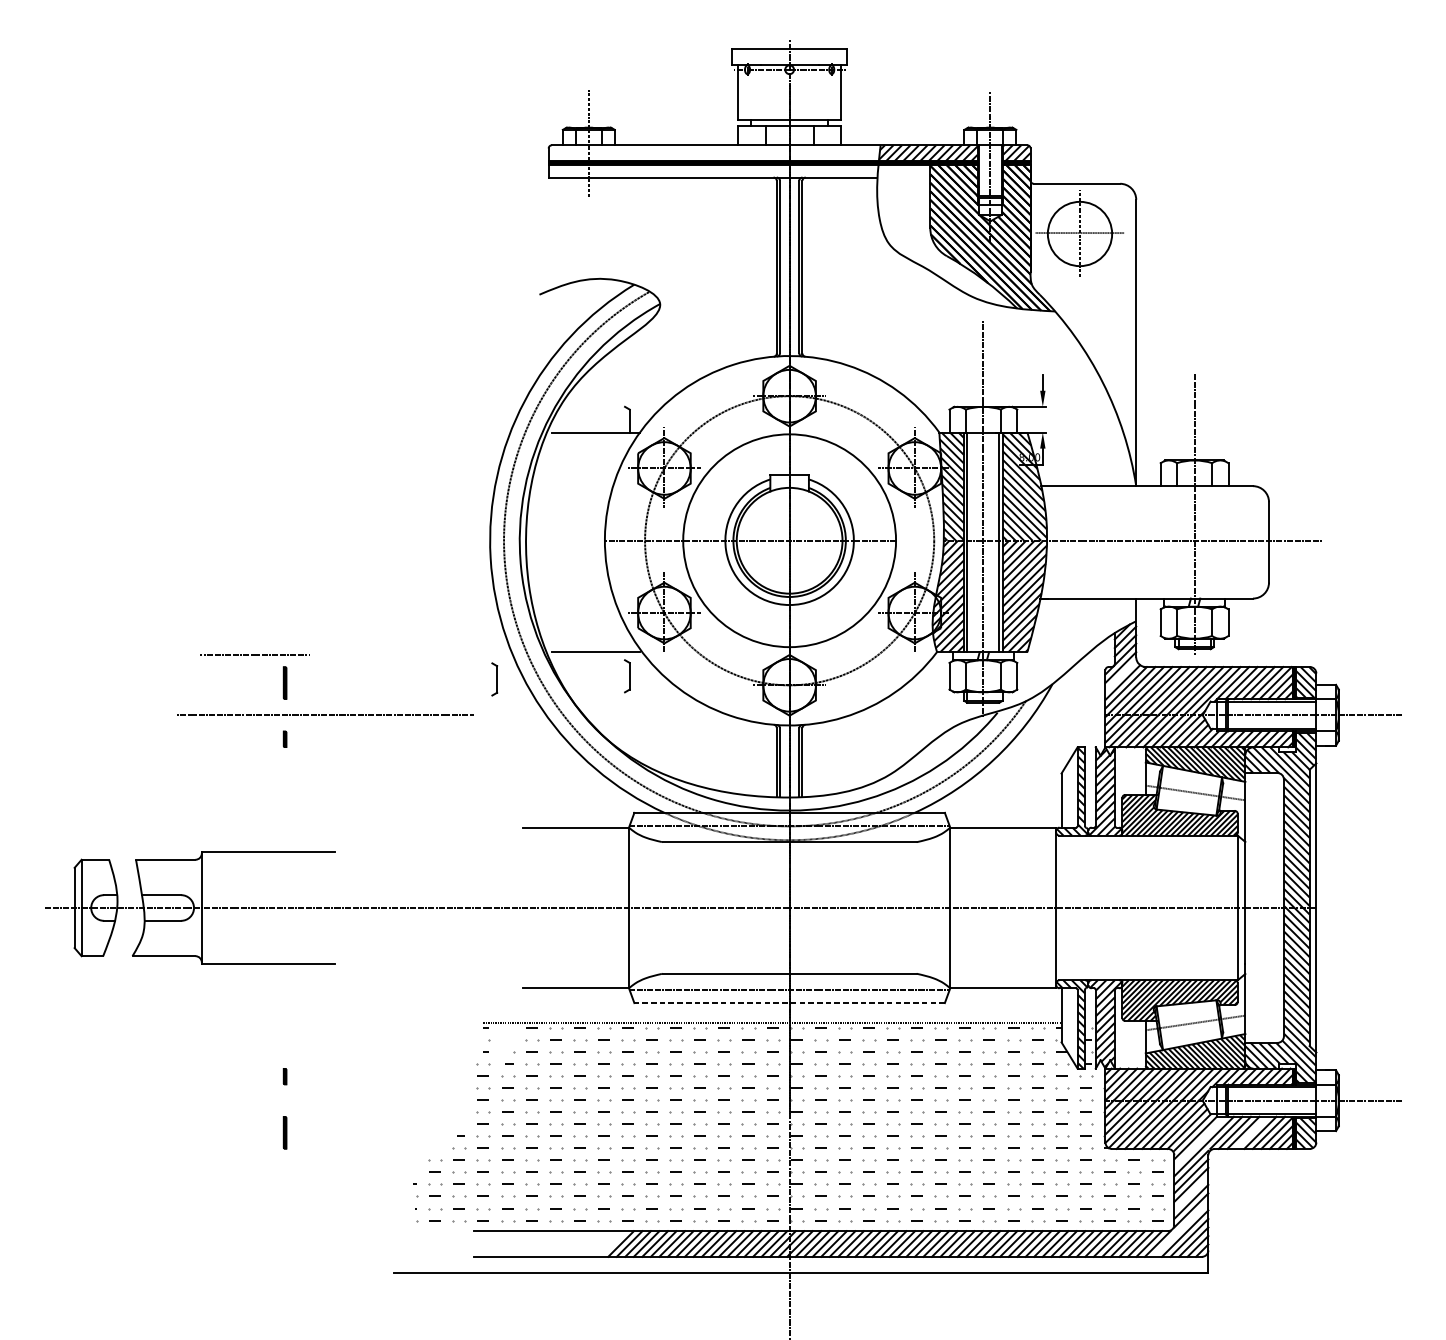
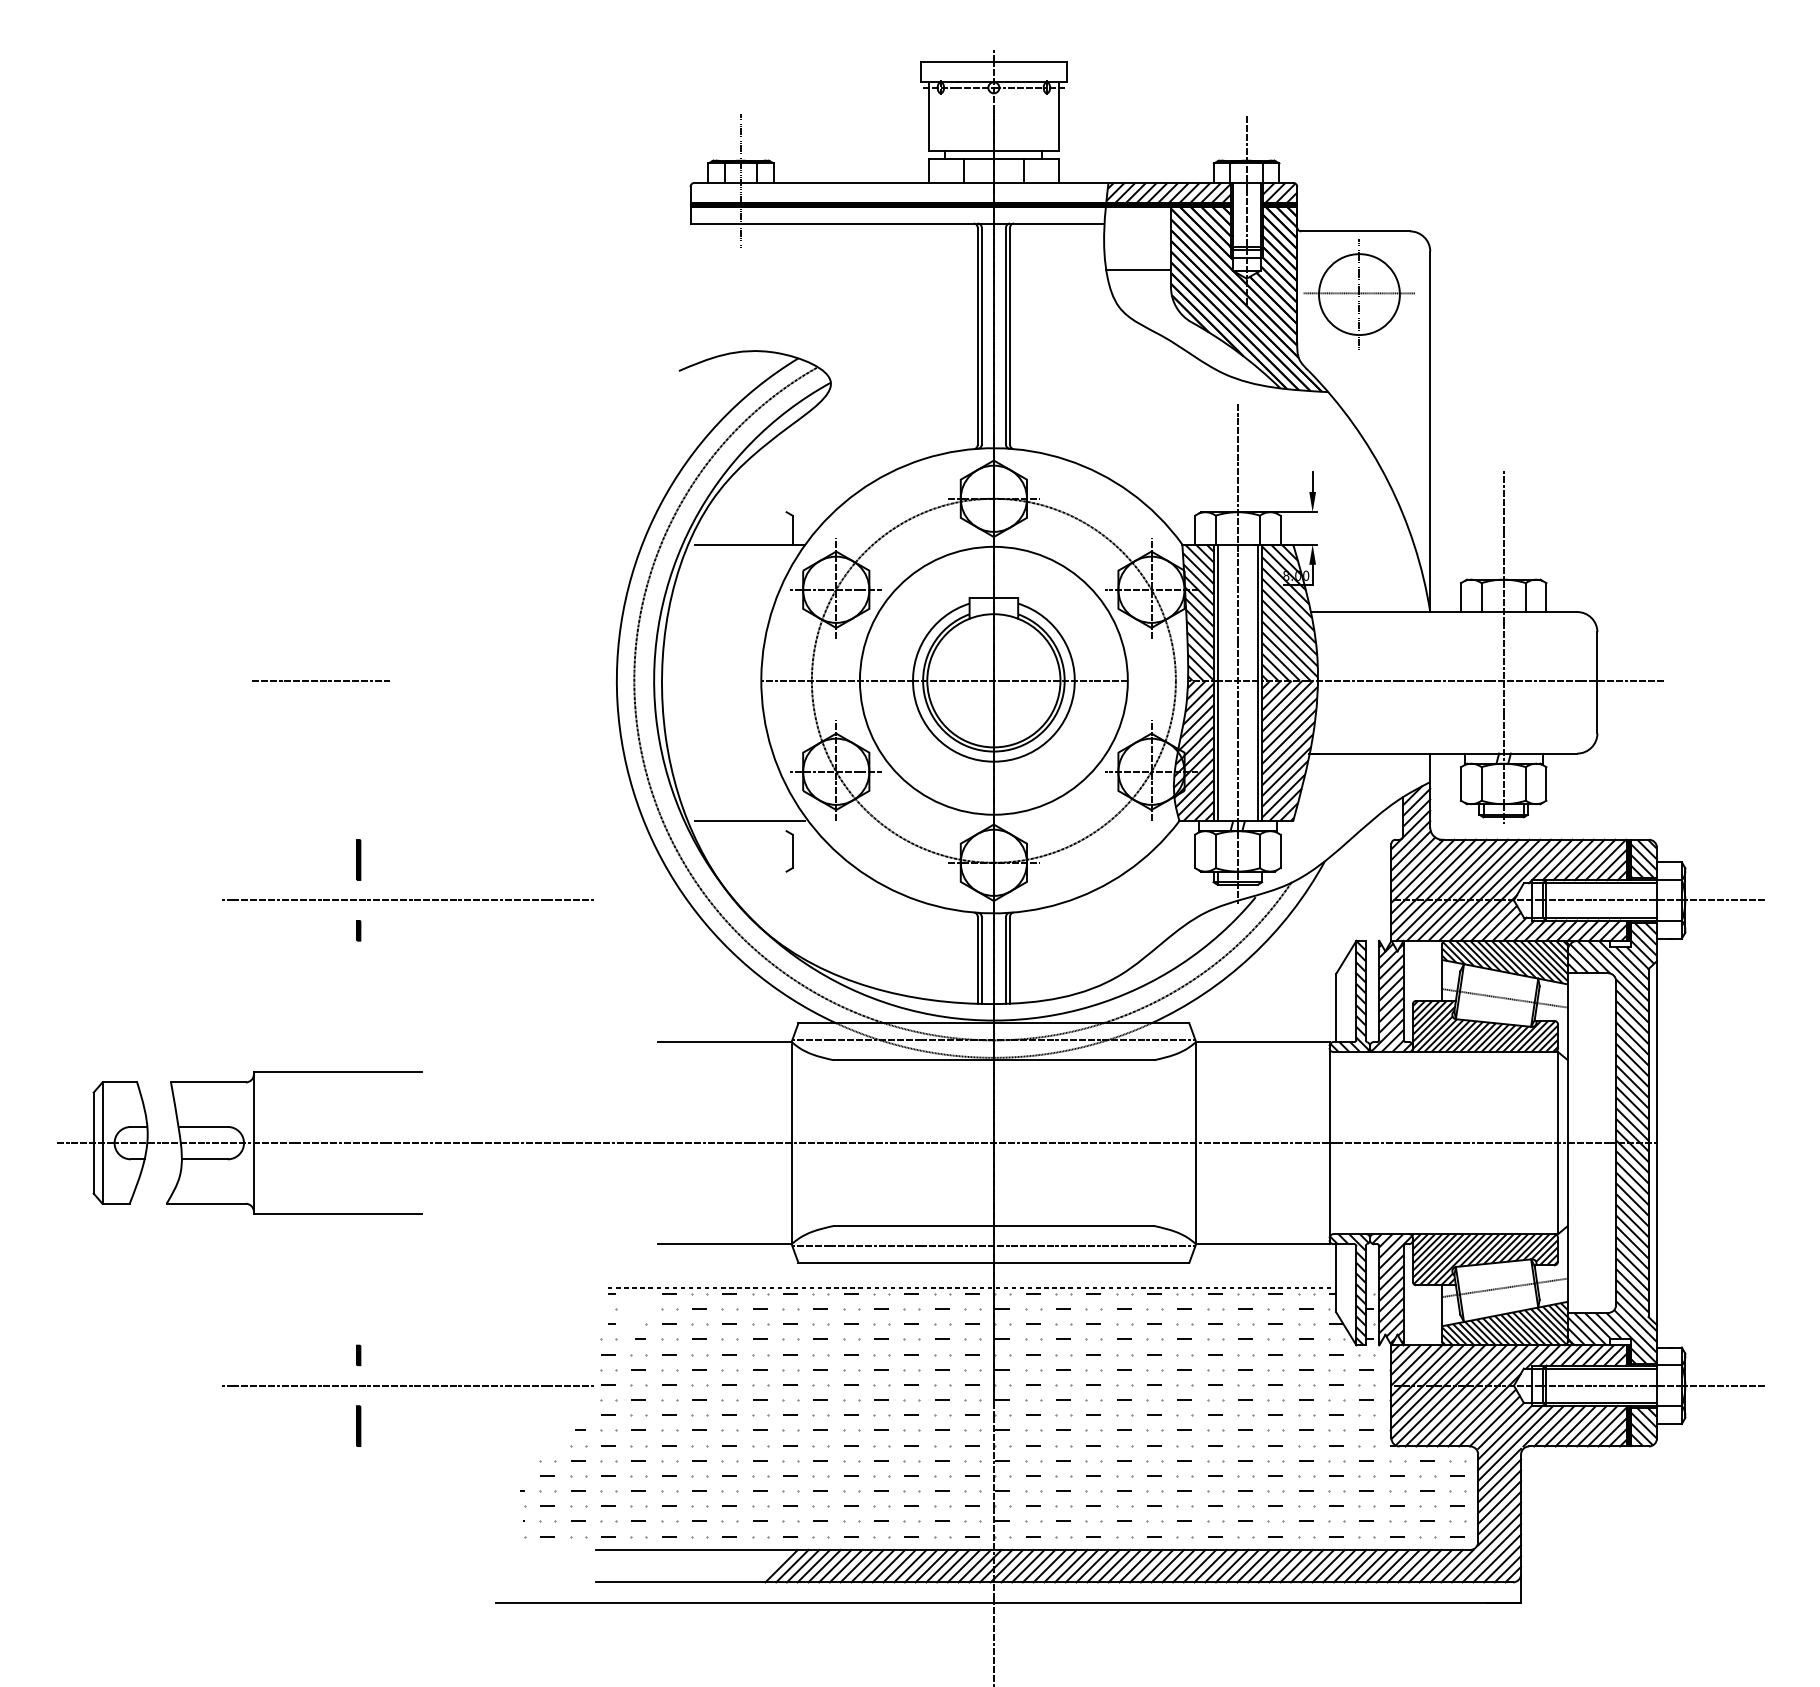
line: (903, 214) -> (1137, 270), added
line: (254, 654) -> (320, 680), moved
line: (1120, 675) -> (1410, 850), added
part: (494, 679) -> (622, 855), removed
line: (789, 1002) -> (993, 1262), dashed -> solid
line: (325, 1100) -> (409, 1385), added
line: (1251, 1132) -> (1575, 1425), added
line: (1199, 1141) -> (1510, 1437), added
line: (1191, 1193) -> (1499, 1502), added
line: (1180, 1229) -> (1486, 1547), added

